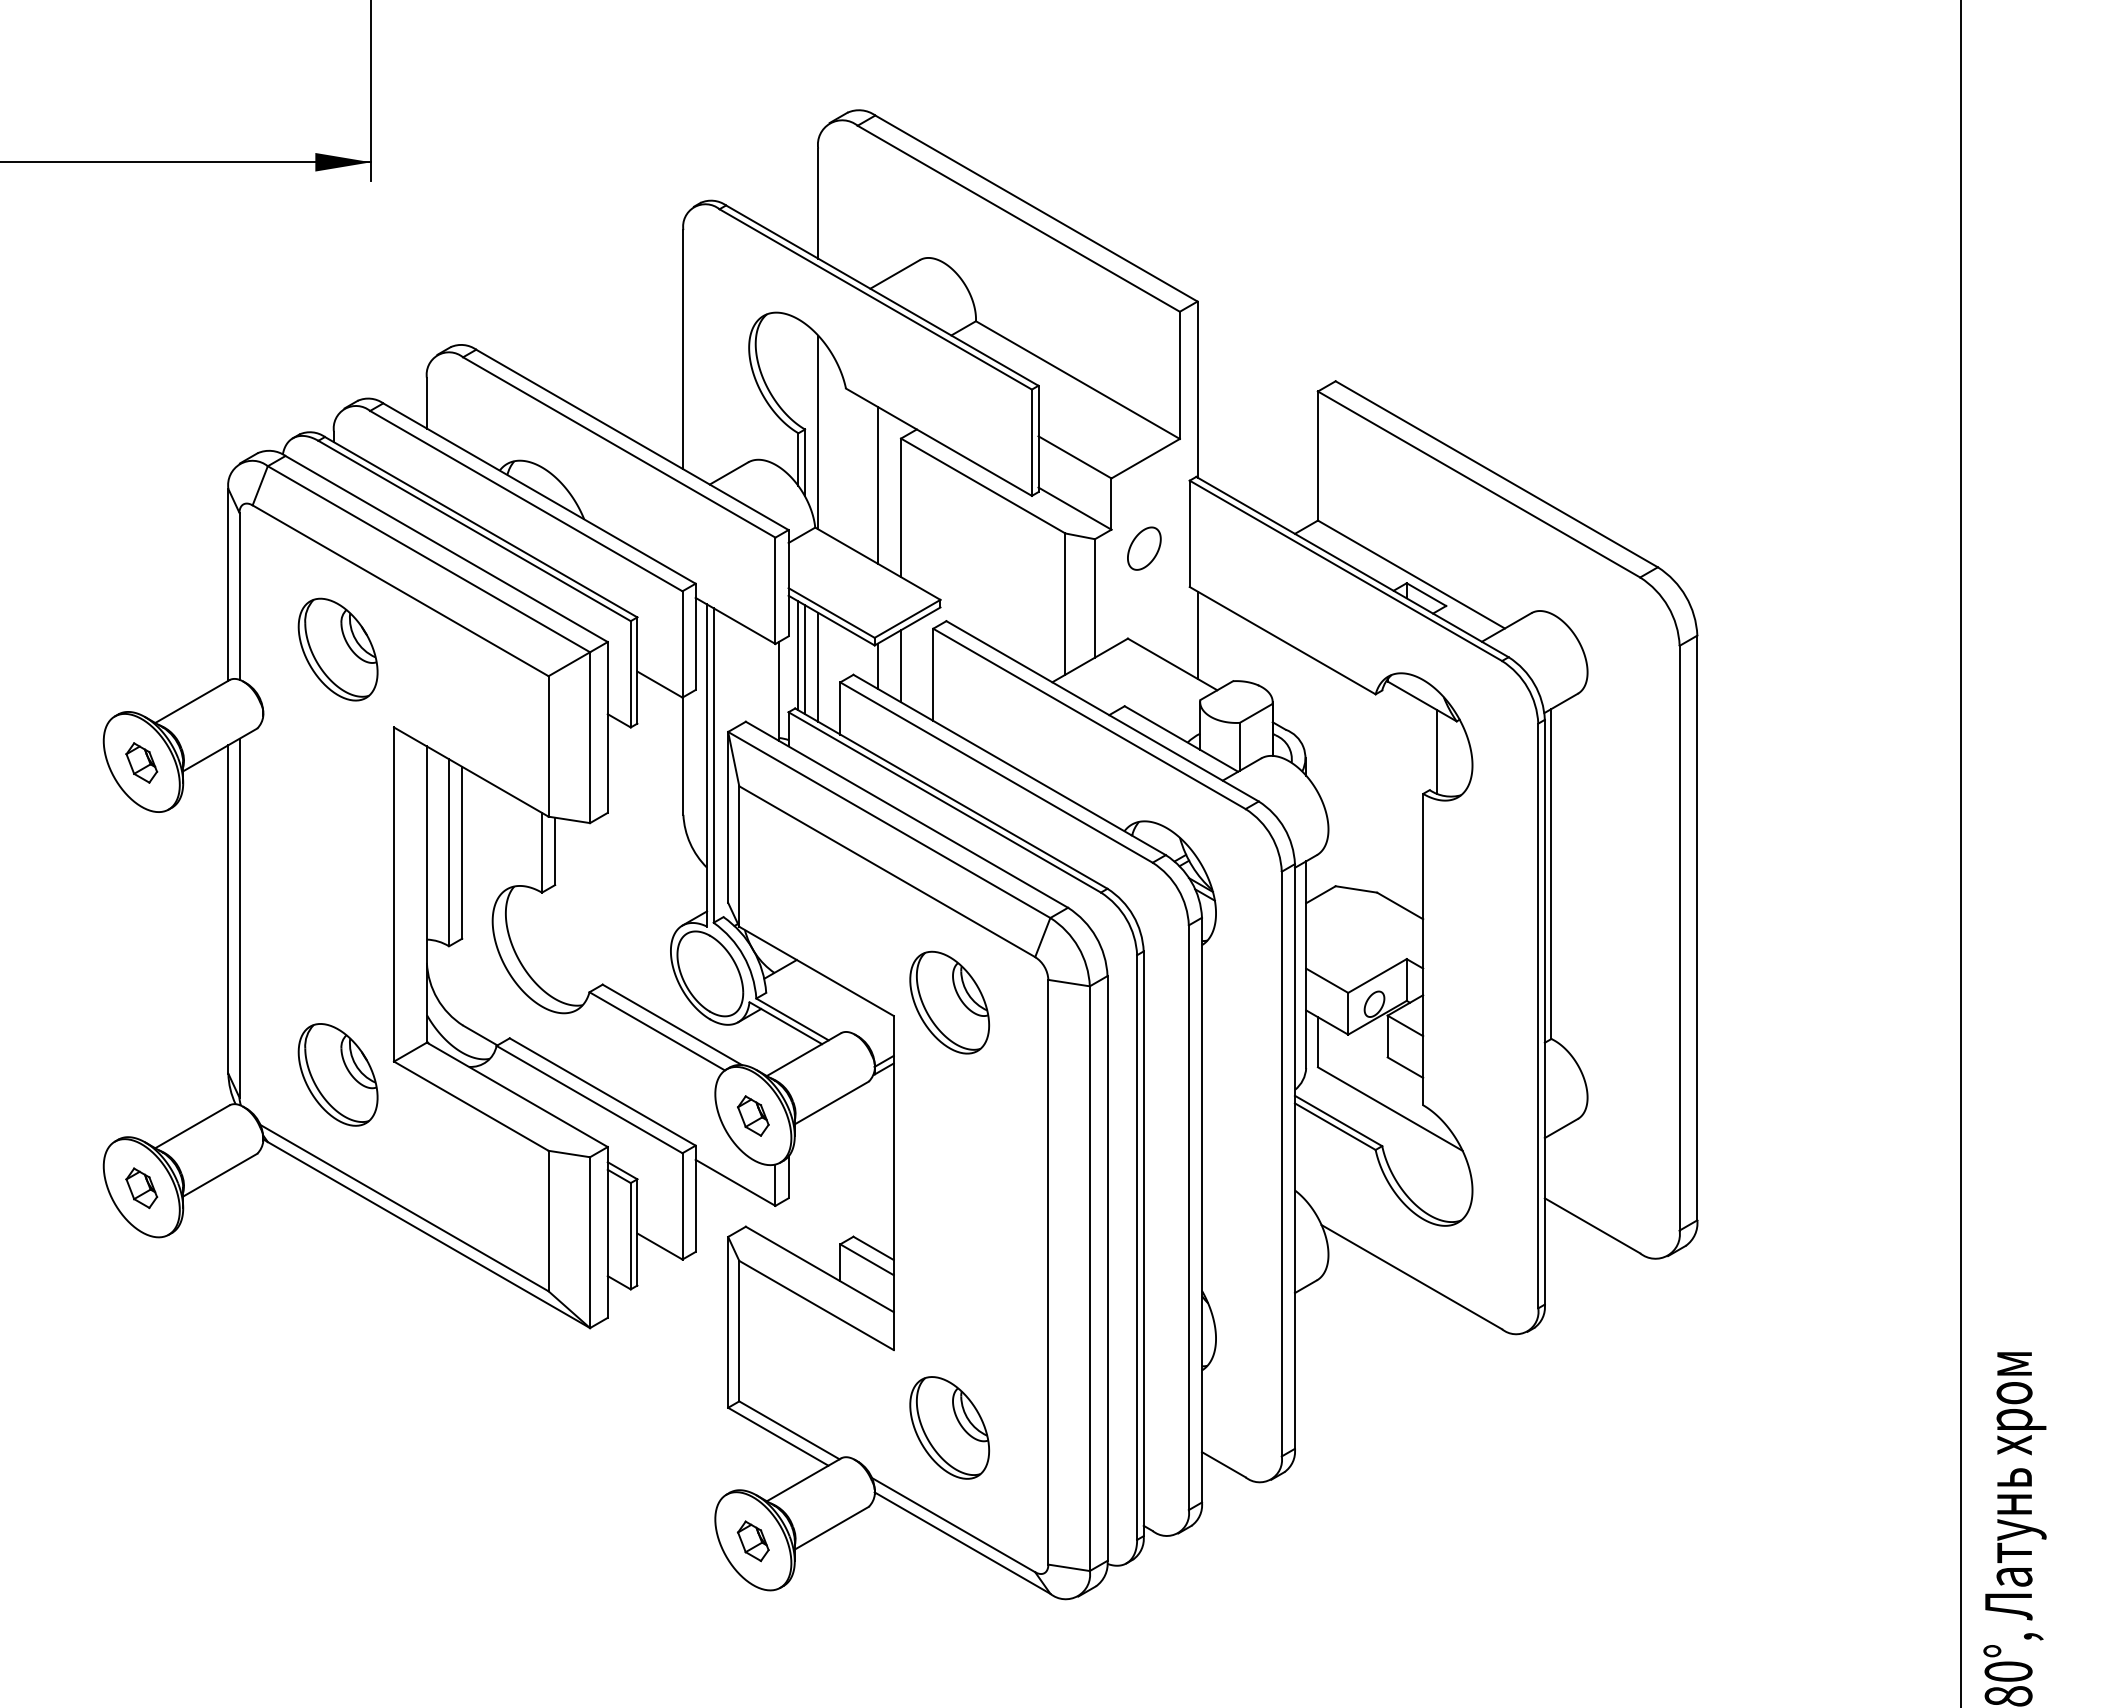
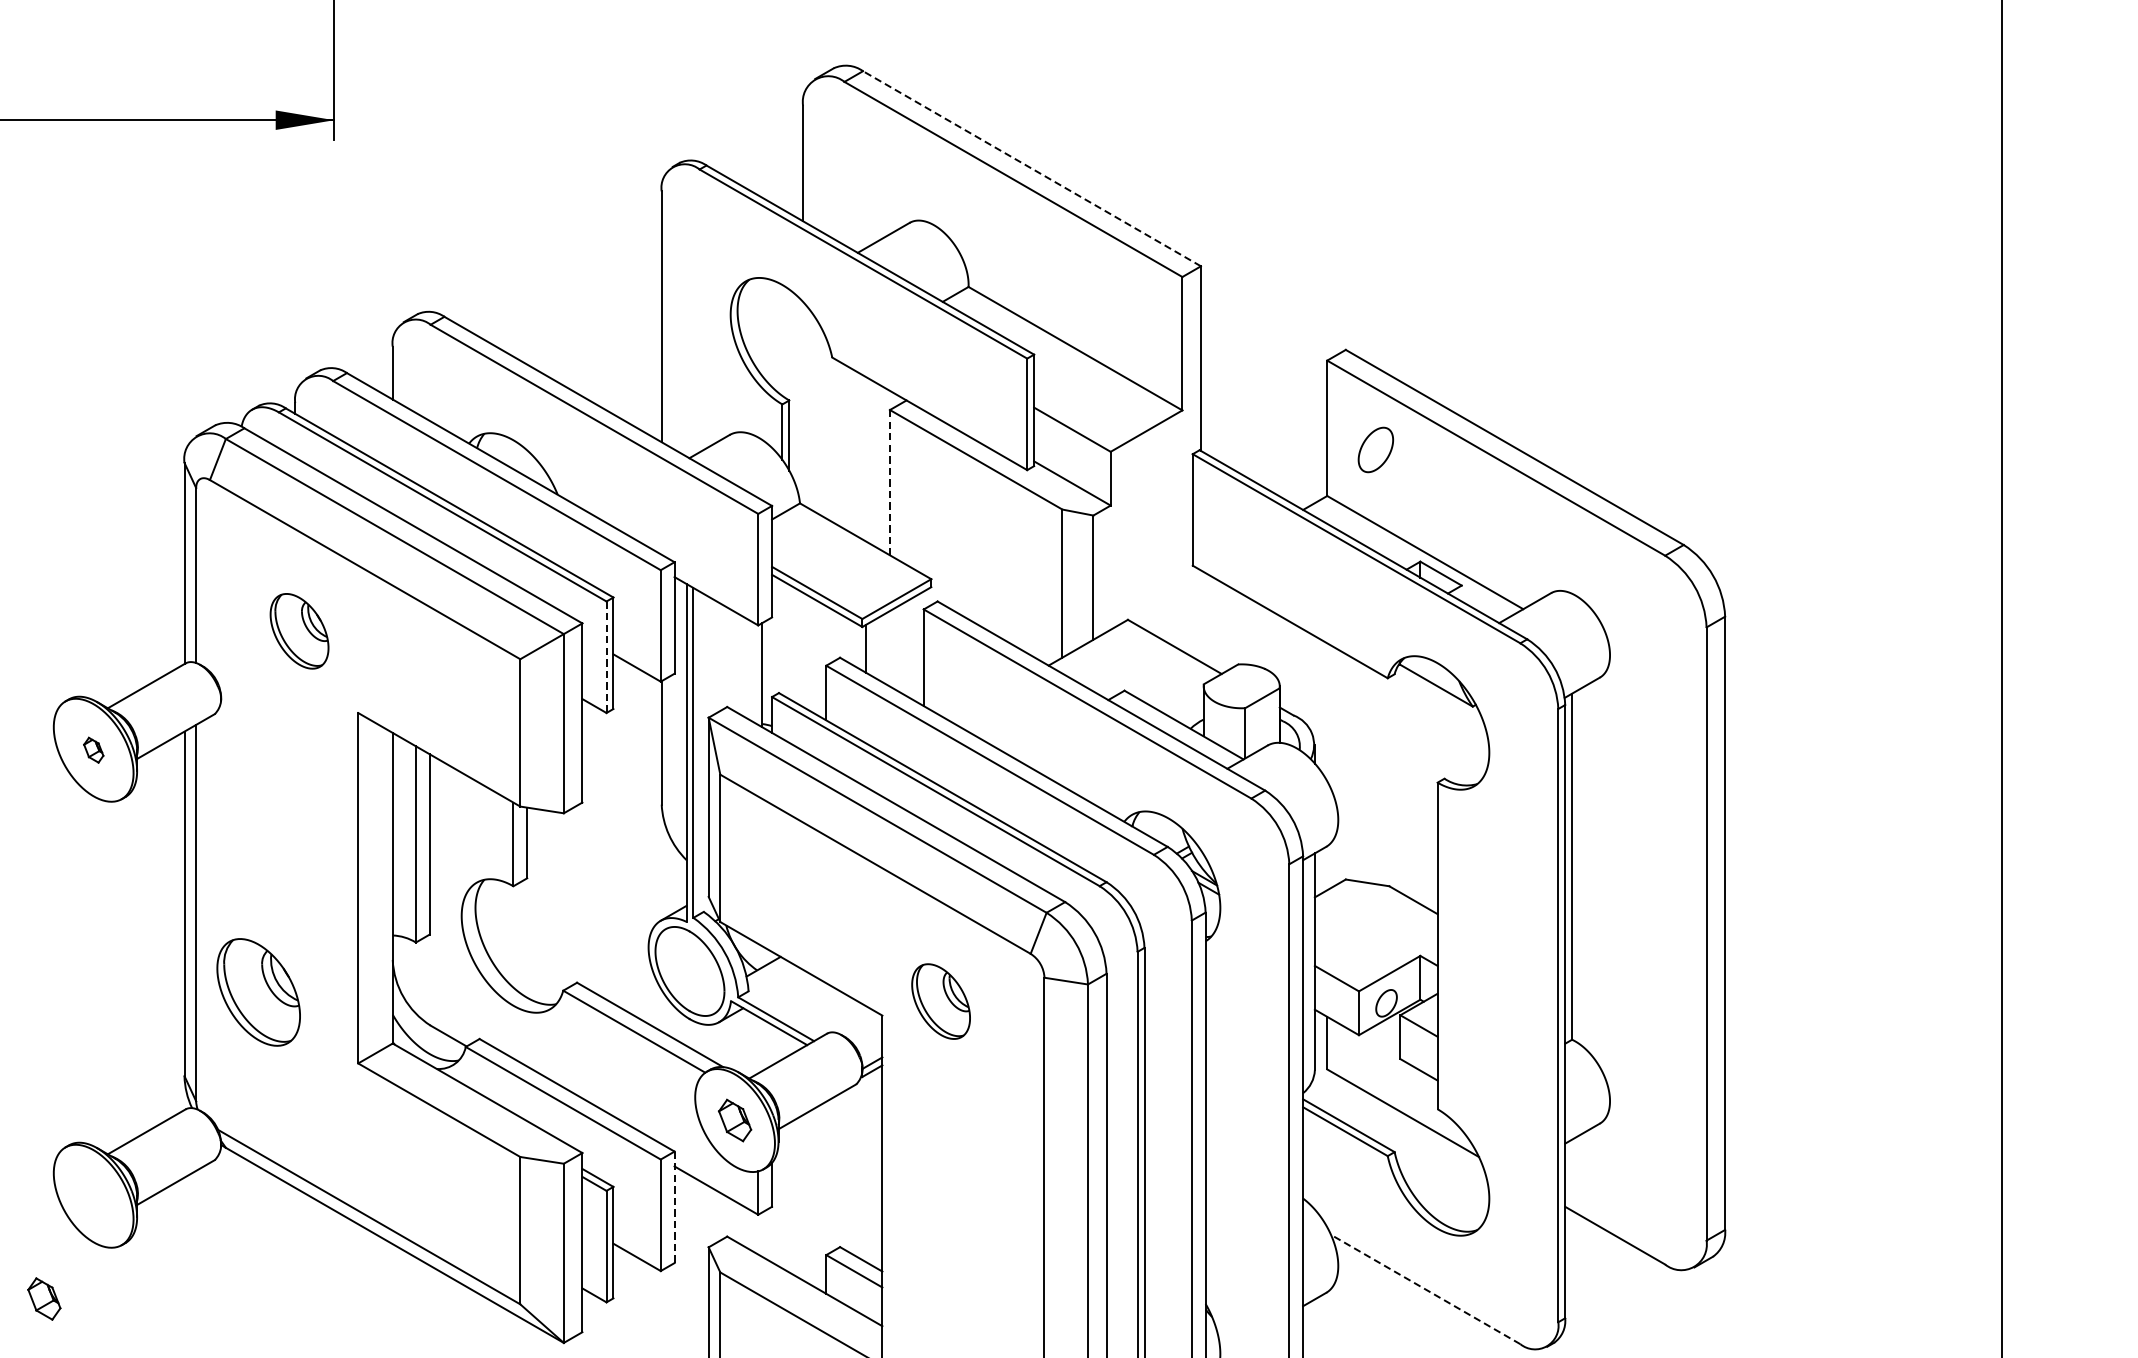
line: (1036, 208) -> (1032, 168), solid -> dashed
line: (818, 432) -> (803, 403), removed
line: (878, 485) -> (866, 459), removed
line: (901, 508) -> (890, 483), solid -> dashed
part: (1144, 548) -> (1376, 449), moved
line: (1197, 634) -> (1200, 615), removed
part: (337, 649) -> (298, 631), size x0.7
line: (798, 655) -> (782, 637), removed
line: (805, 659) -> (789, 641), removed
line: (818, 666) -> (803, 649), removed
line: (901, 666) -> (890, 649), removed
line: (630, 674) -> (606, 657), solid -> dashed
line: (1437, 751) -> (1452, 738), removed
part: (141, 762) -> (93, 749), size x0.6
part: (949, 1002) -> (940, 1001), size x0.7
part: (337, 1074) -> (258, 992), moved
part: (141, 1188) -> (44, 1299), moved
line: (695, 1199) -> (674, 1208), solid -> dashed
line: (1411, 1276) -> (1425, 1288), solid -> dashed

